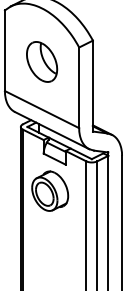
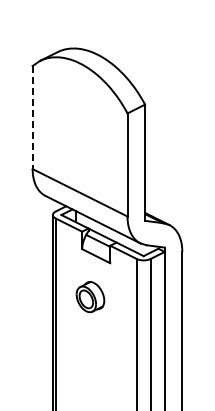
line: (4, 50) -> (32, 117), solid -> dashed
part: (41, 61) -> (79, 131), removed
part: (50, 190) -> (90, 296), size x0.6

